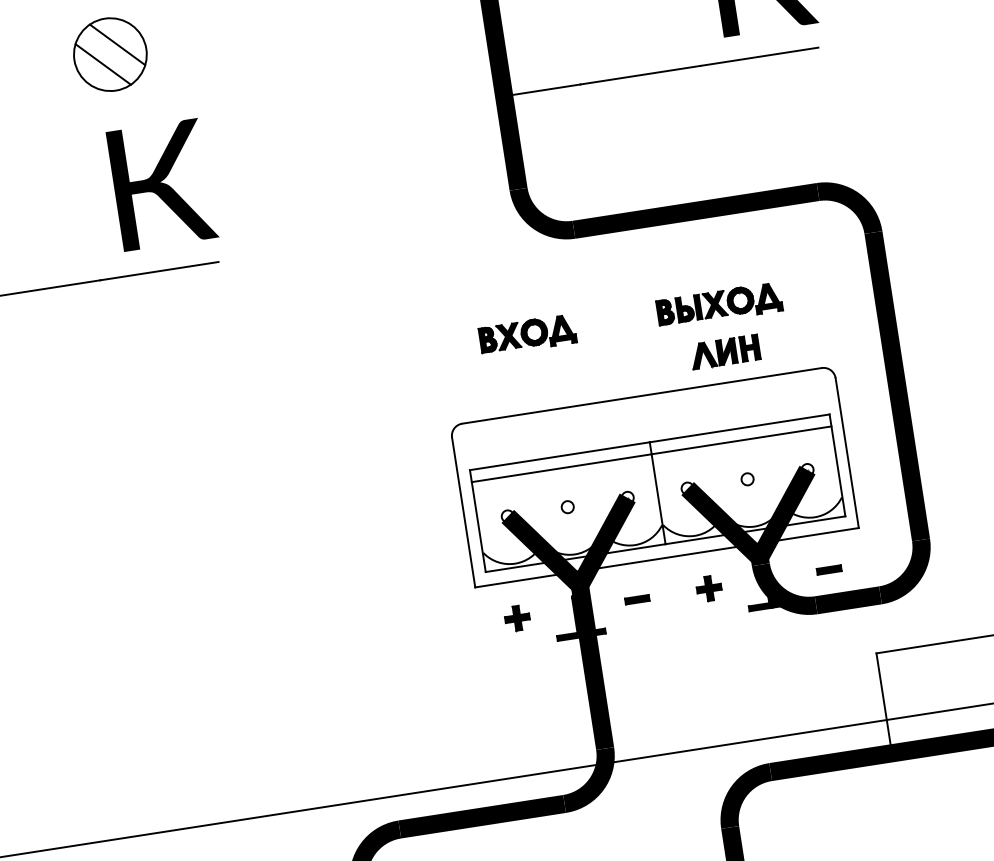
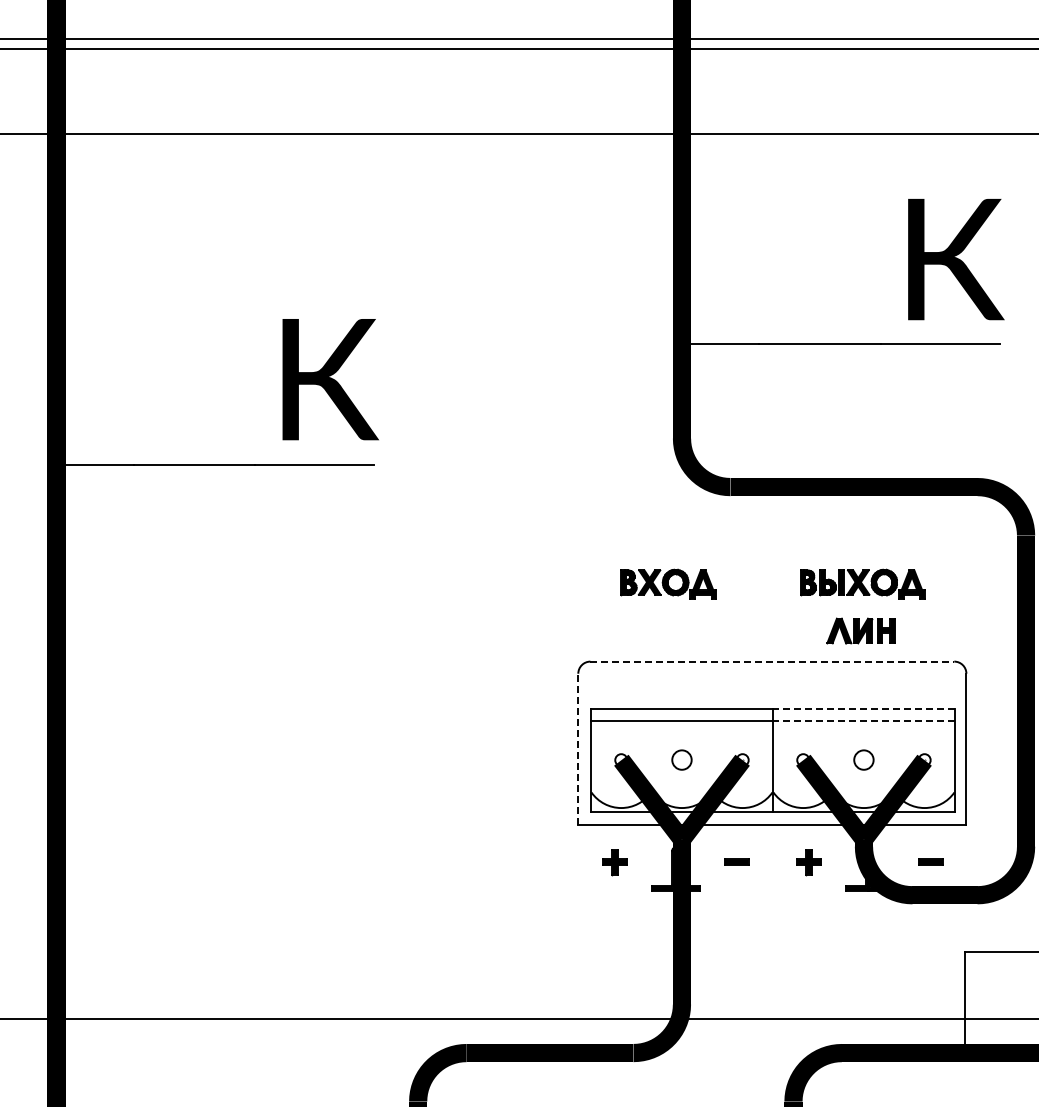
part: (110, 54) -> (299, 242), removed
line: (642, 395) -> (772, 661), solid -> dashed
line: (739, 428) -> (863, 708), solid -> dashed
line: (741, 440) -> (863, 720), solid -> dashed
circle: (747, 479) -> (863, 760), size x1.6
circle: (567, 507) -> (681, 760), size x1.6
line: (463, 512) -> (578, 749), solid -> dashed

